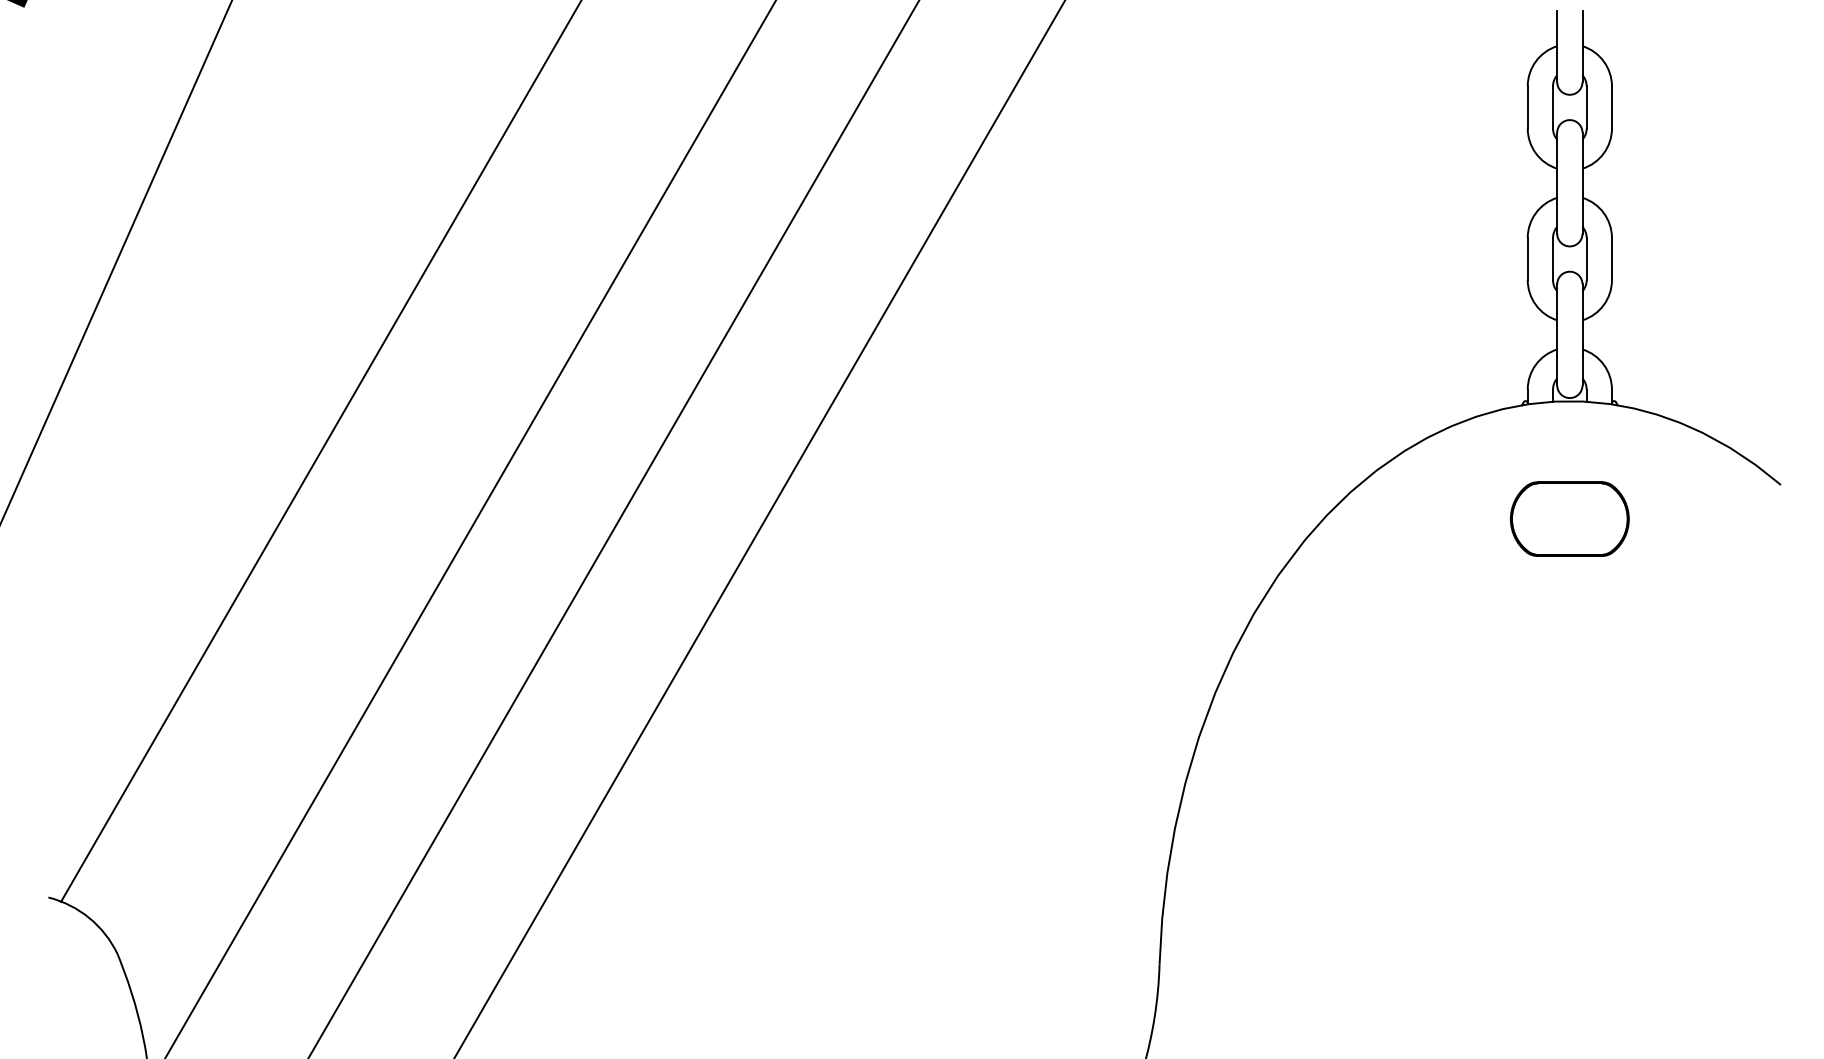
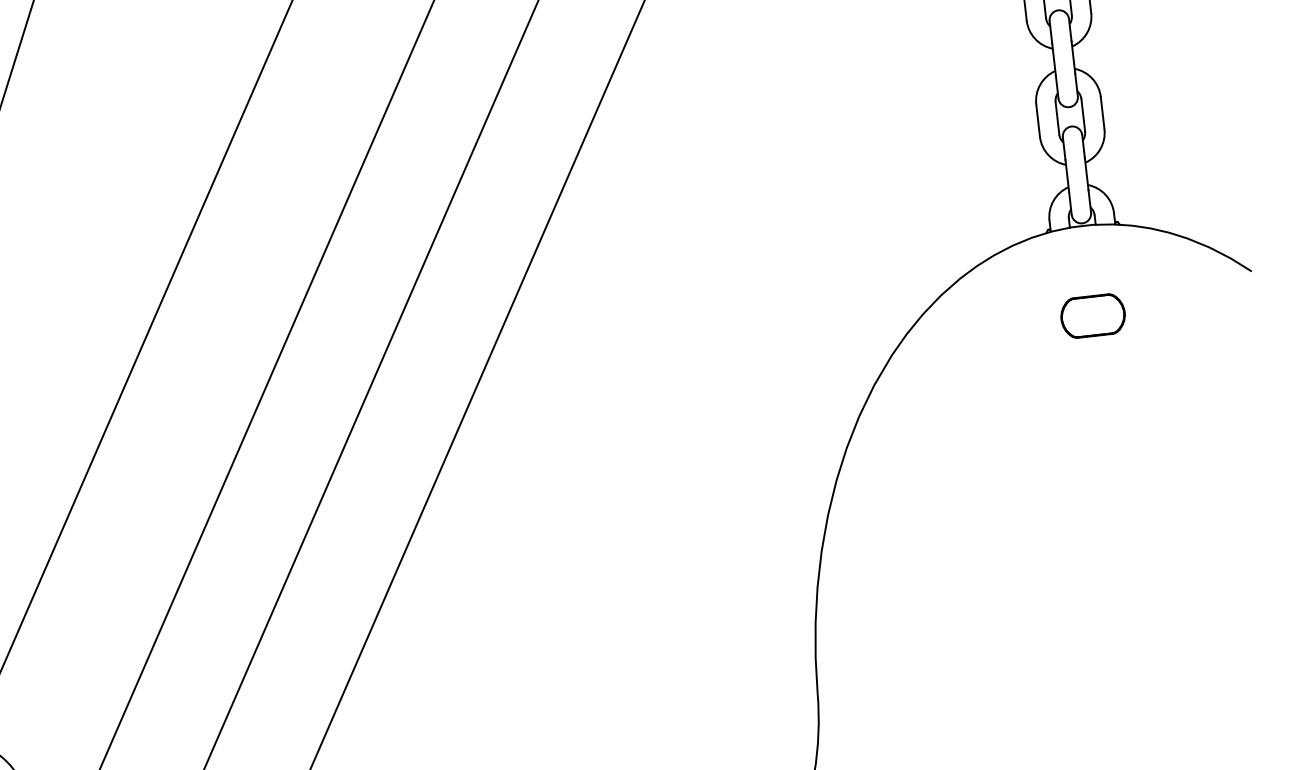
part: (1569, 518) -> (1092, 315), size x0.7

